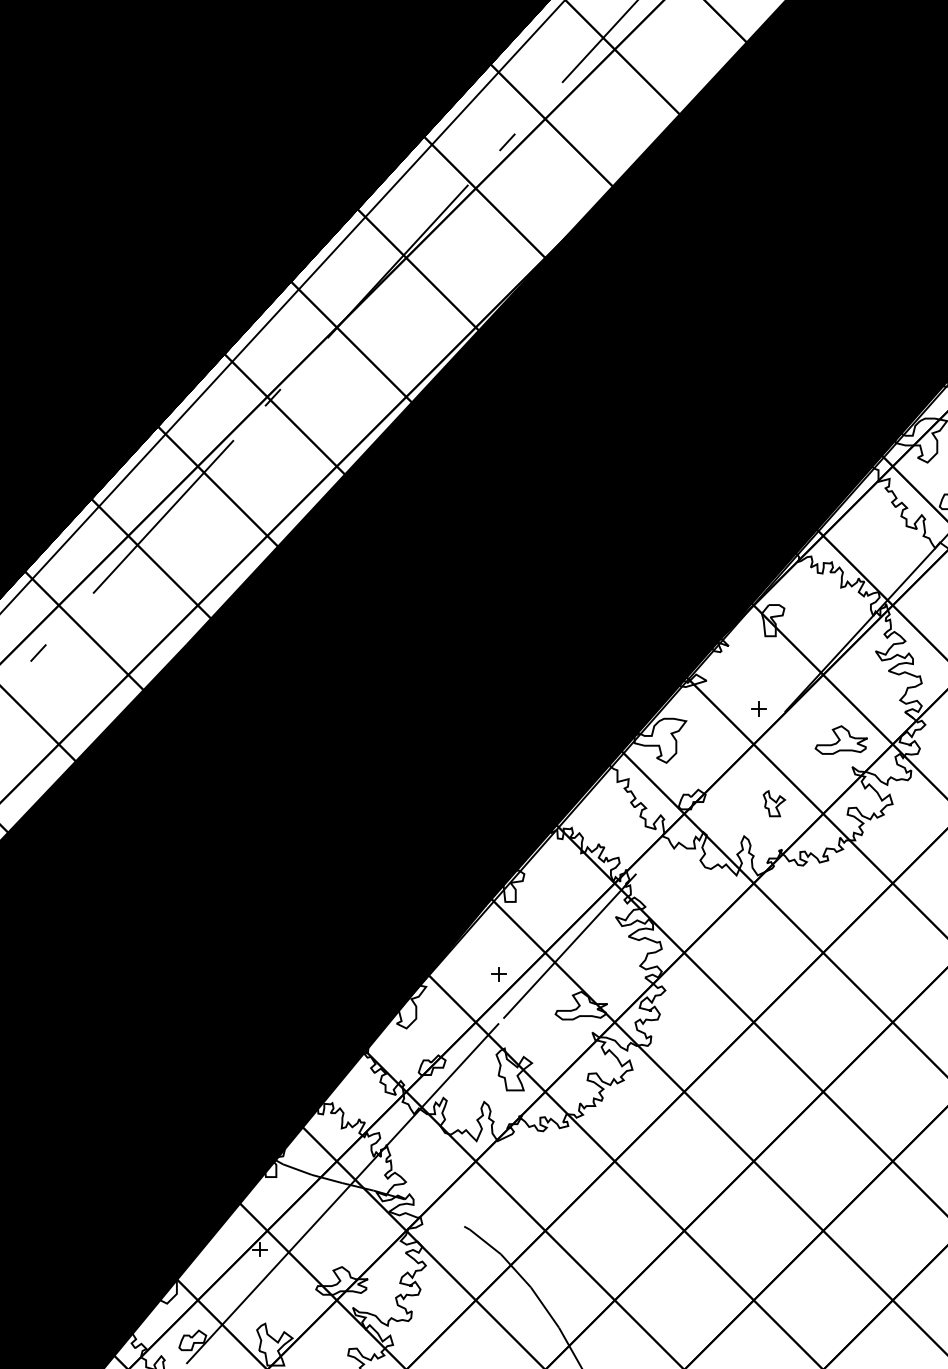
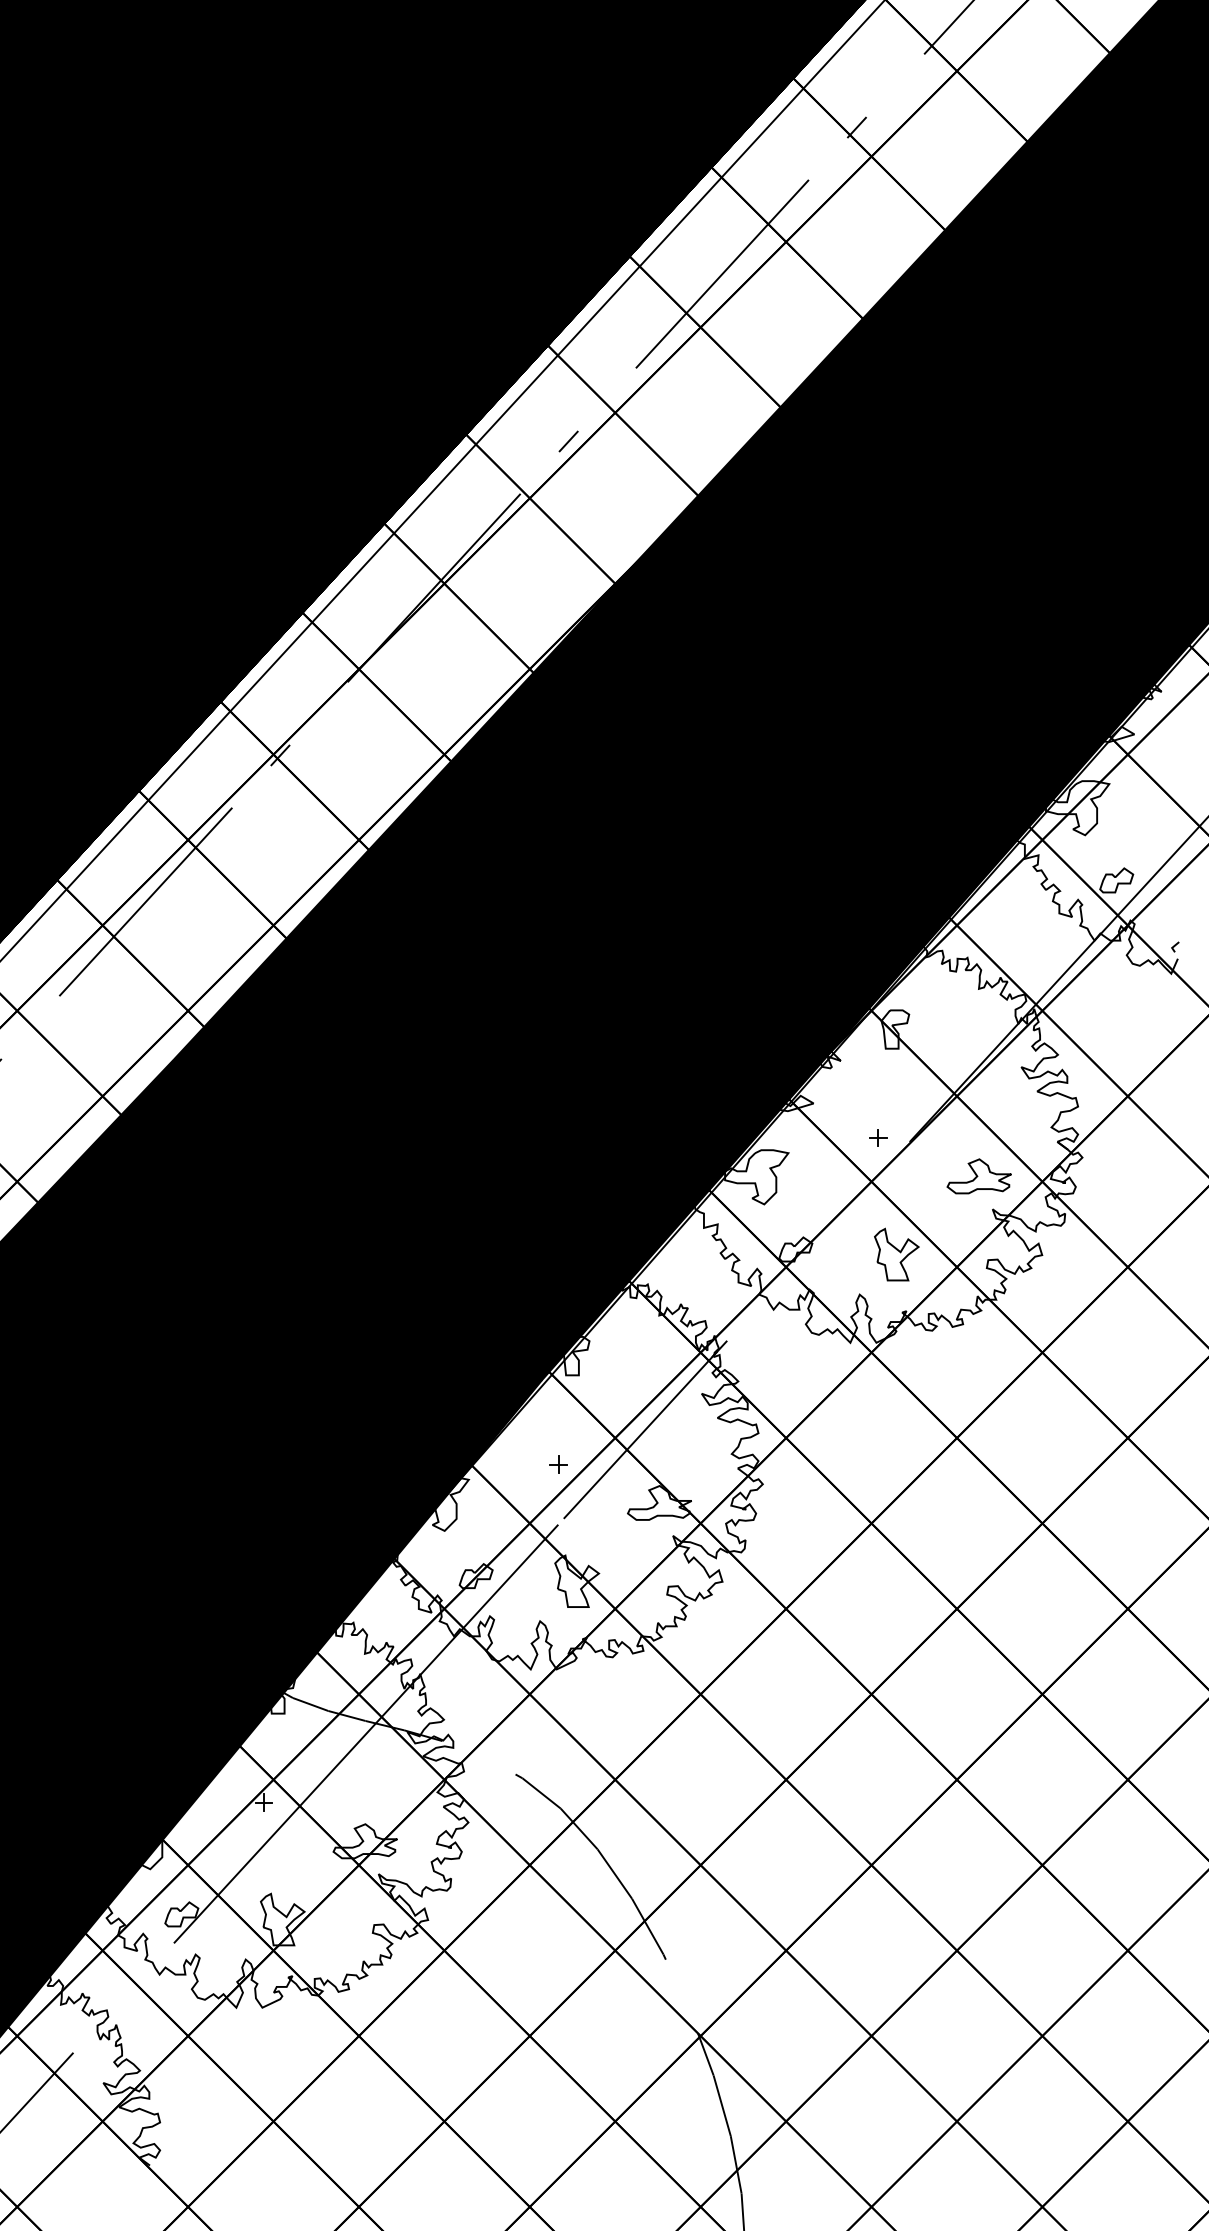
part: (774, 803) -> (896, 1254), size x1.67

